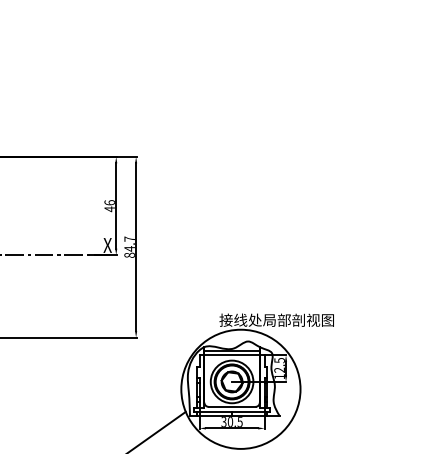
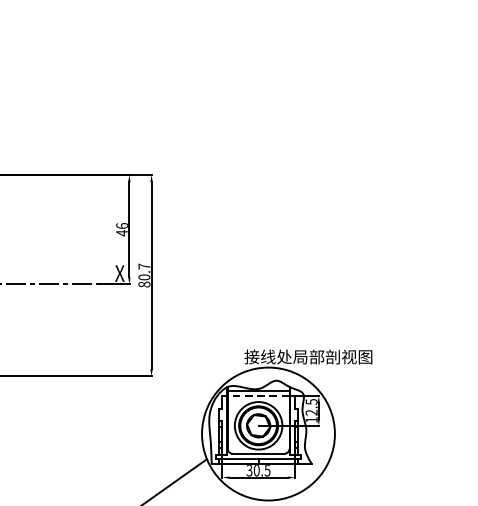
text: (129, 248) -> (144, 276), 84.7 -> 80.7
line: (232, 355) -> (259, 396), solid -> dashed

